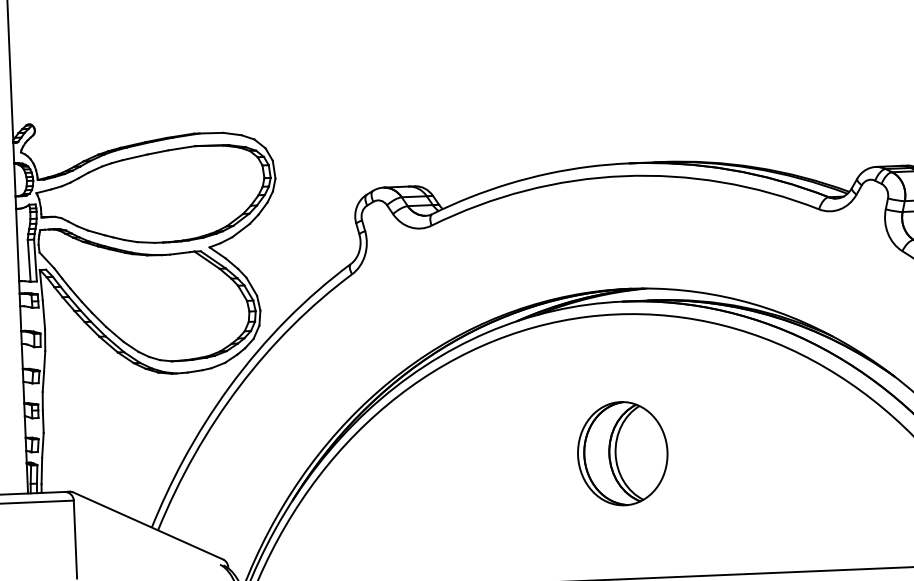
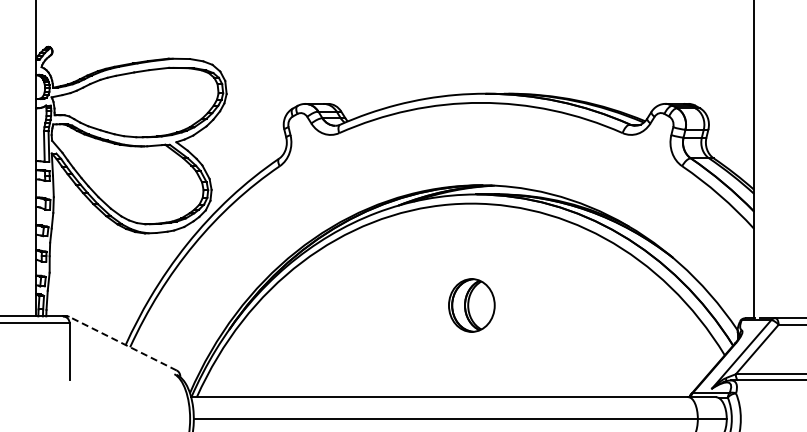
part: (622, 453) -> (471, 305), size x0.7
line: (148, 525) -> (123, 343), solid -> dashed

